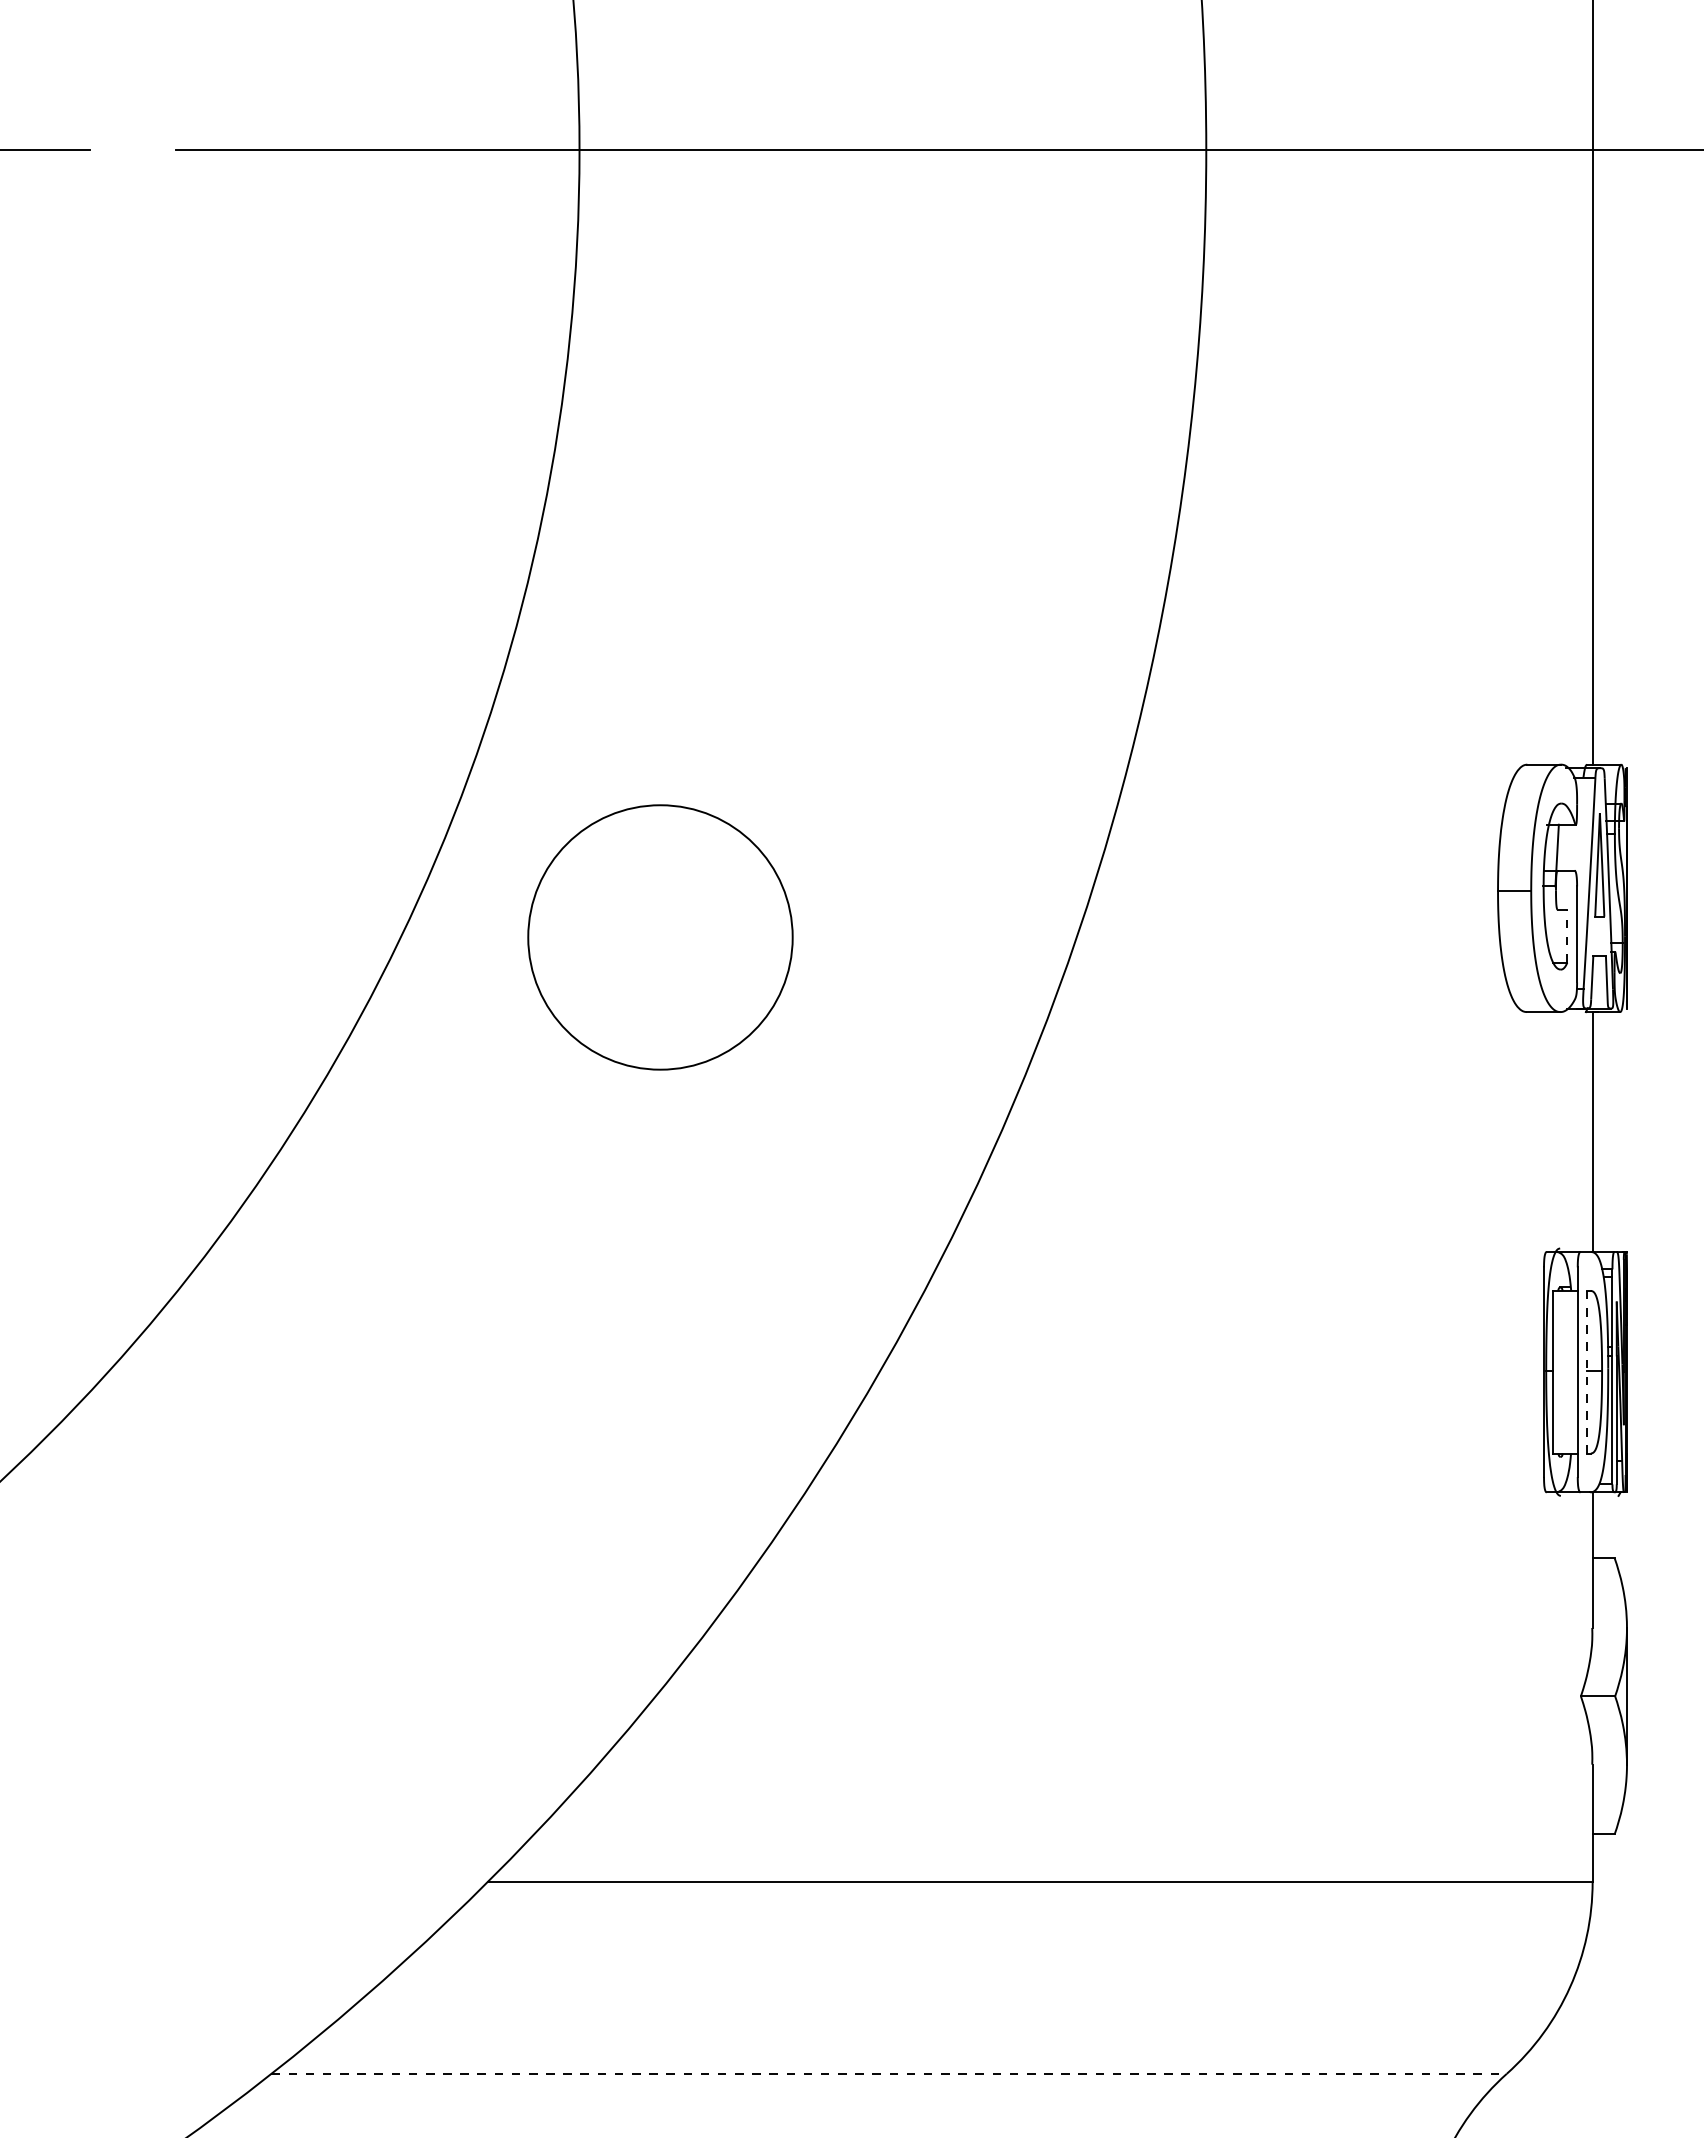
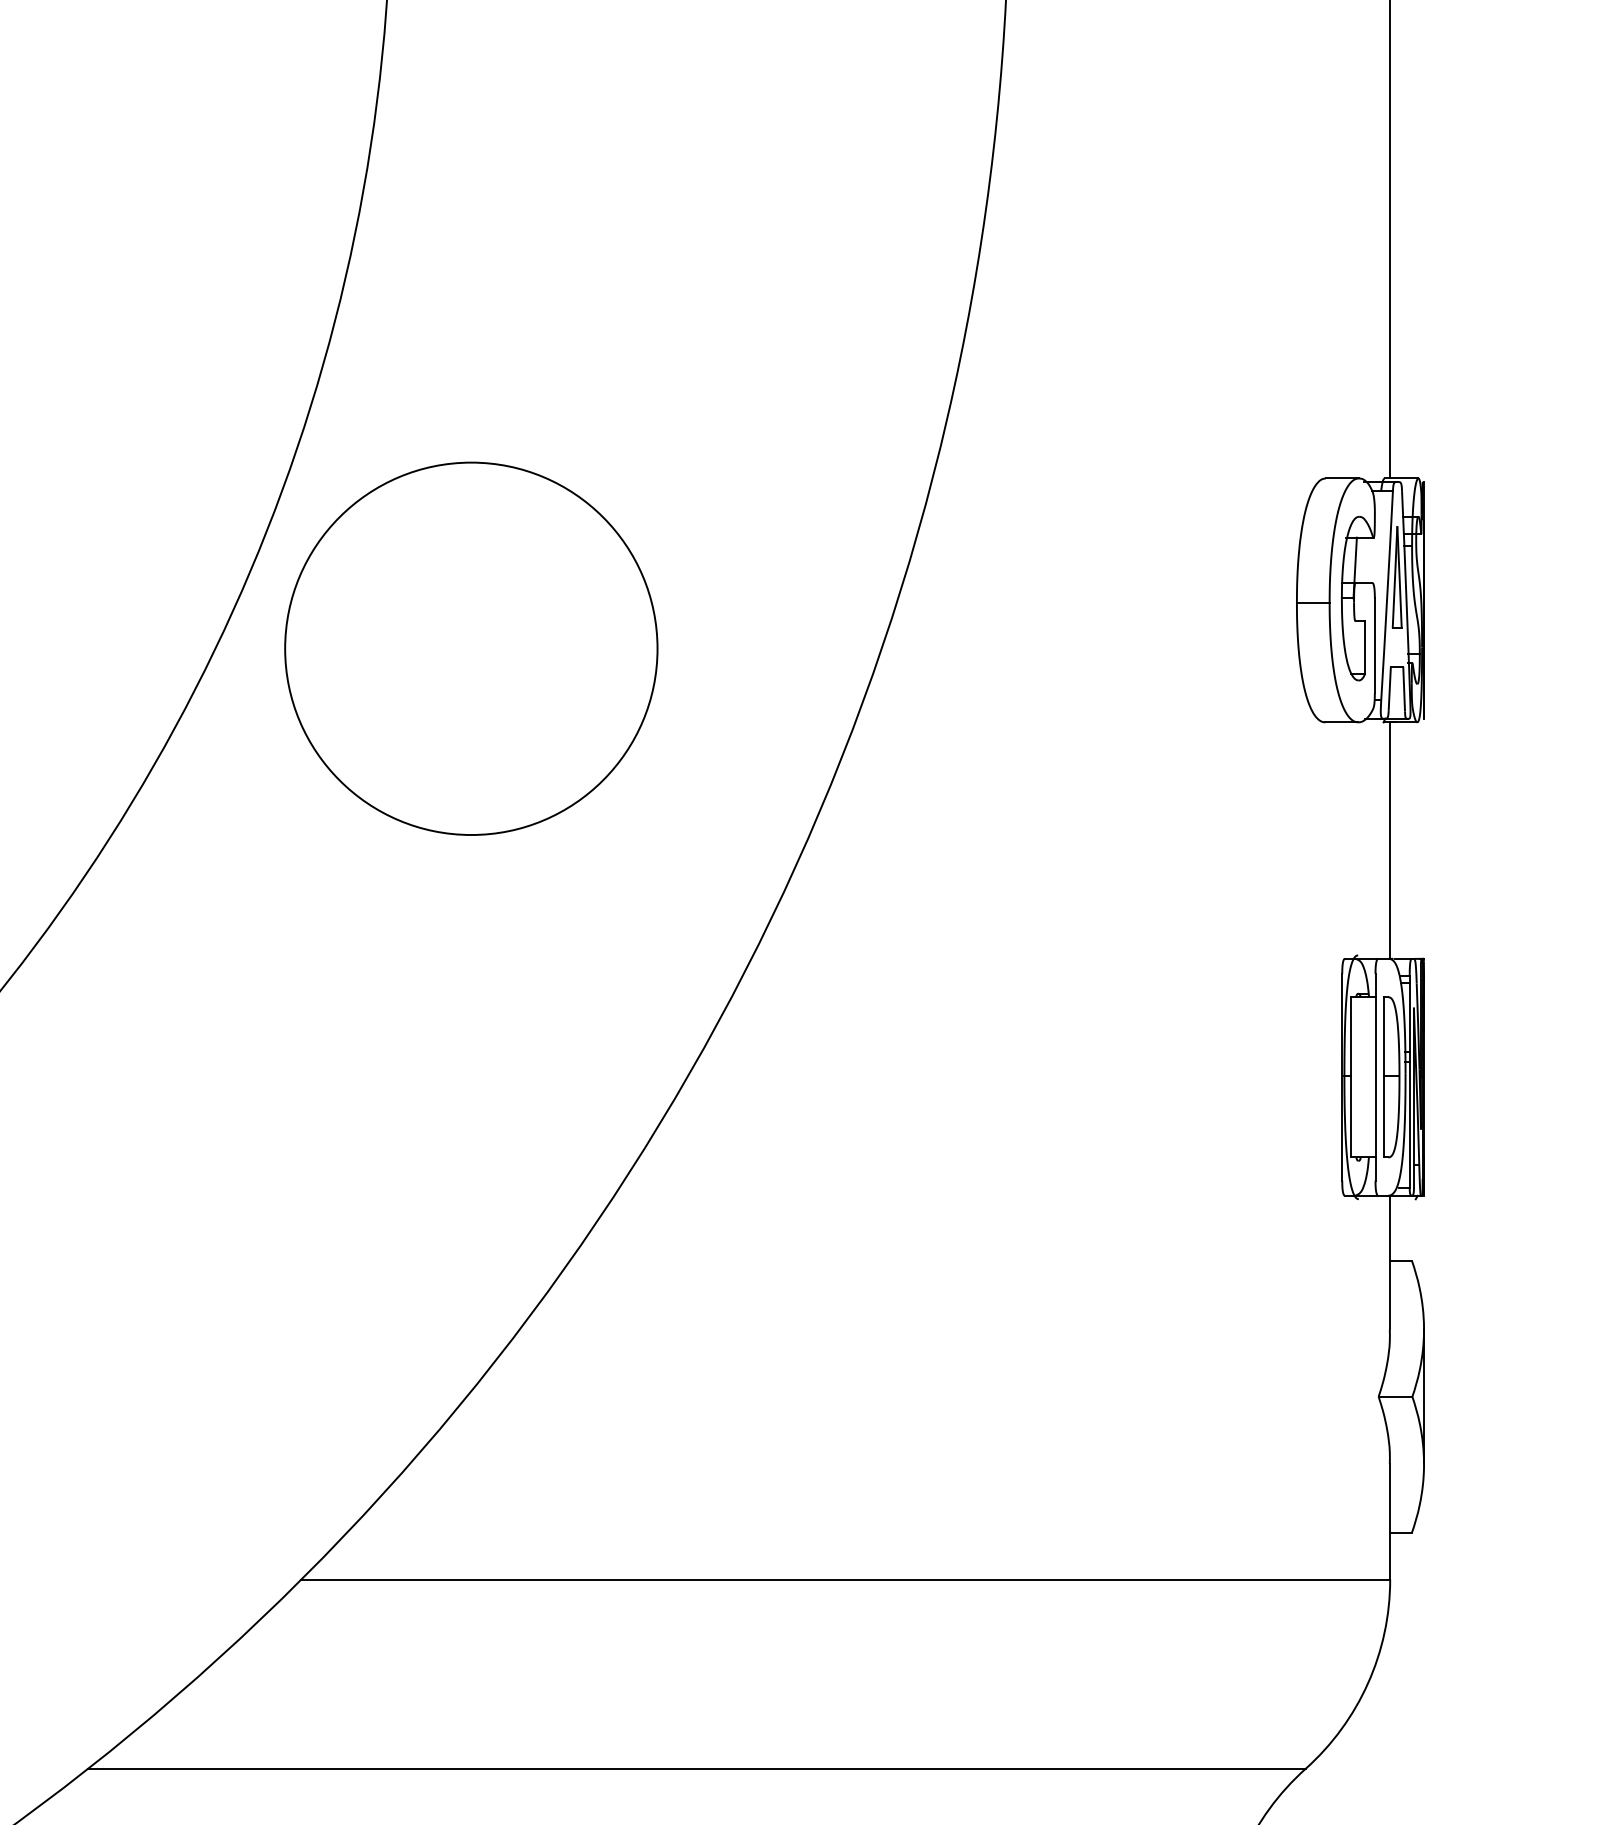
line: (1567, 936) -> (1365, 647), dashed -> solid
circle: (660, 937) -> (471, 648), size x1.43
line: (1586, 1372) -> (1384, 1077), dashed -> solid
line: (889, 2073) -> (697, 1768), dashed -> solid

